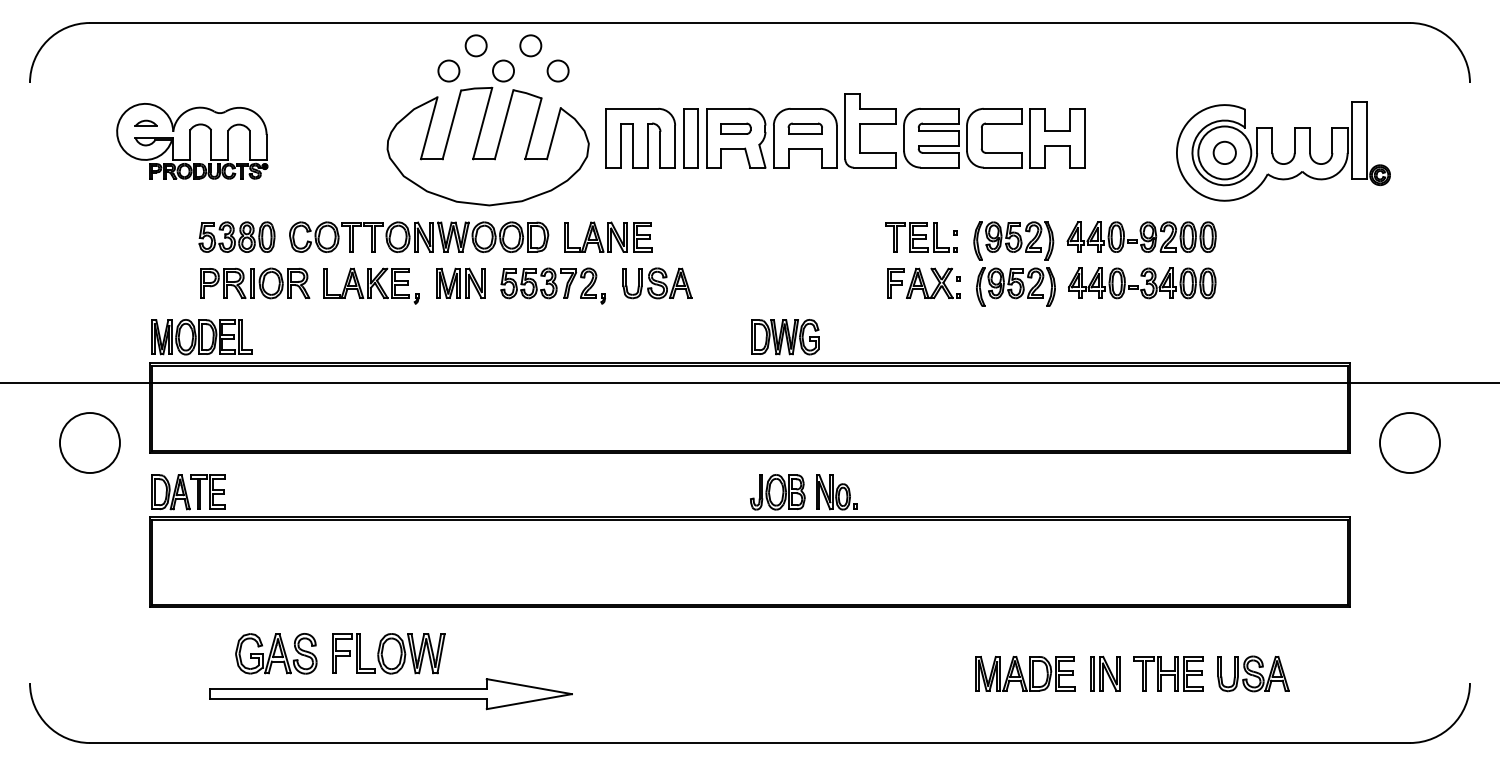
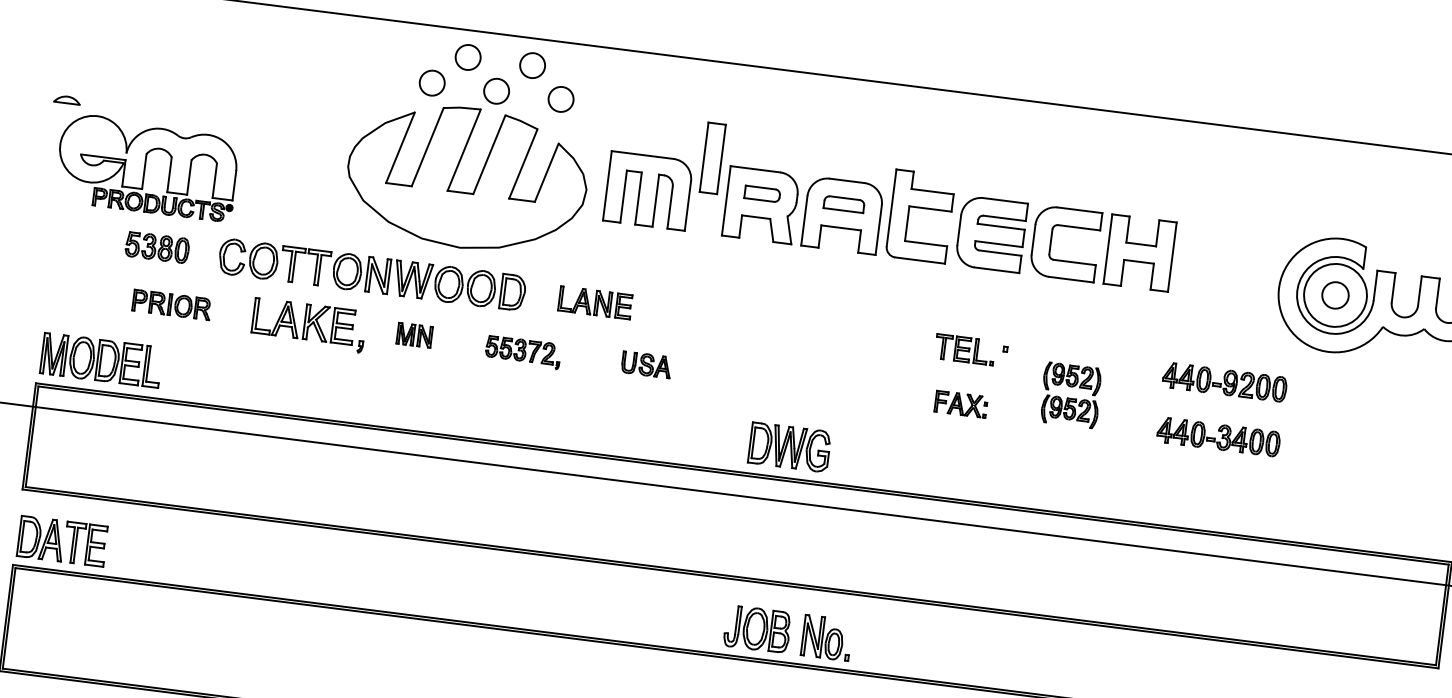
part: (690, 138) -> (712, 158), moved
part: (192, 141) -> (147, 167), moved
part: (236, 236) -> (156, 246), size x0.7
part: (608, 236) -> (595, 302), size x0.7
part: (1141, 236) -> (1224, 381), size x0.7
part: (921, 237) -> (965, 350), size x0.7
part: (1014, 263) -> (1070, 394), size x0.6
part: (460, 282) -> (414, 334), size x0.6
part: (923, 282) -> (960, 403), size x0.6
part: (255, 283) -> (172, 305), size x0.6
part: (657, 283) -> (646, 364), size x0.6
part: (1142, 283) -> (1218, 437), size x0.7
part: (552, 285) -> (522, 351), size x0.6

